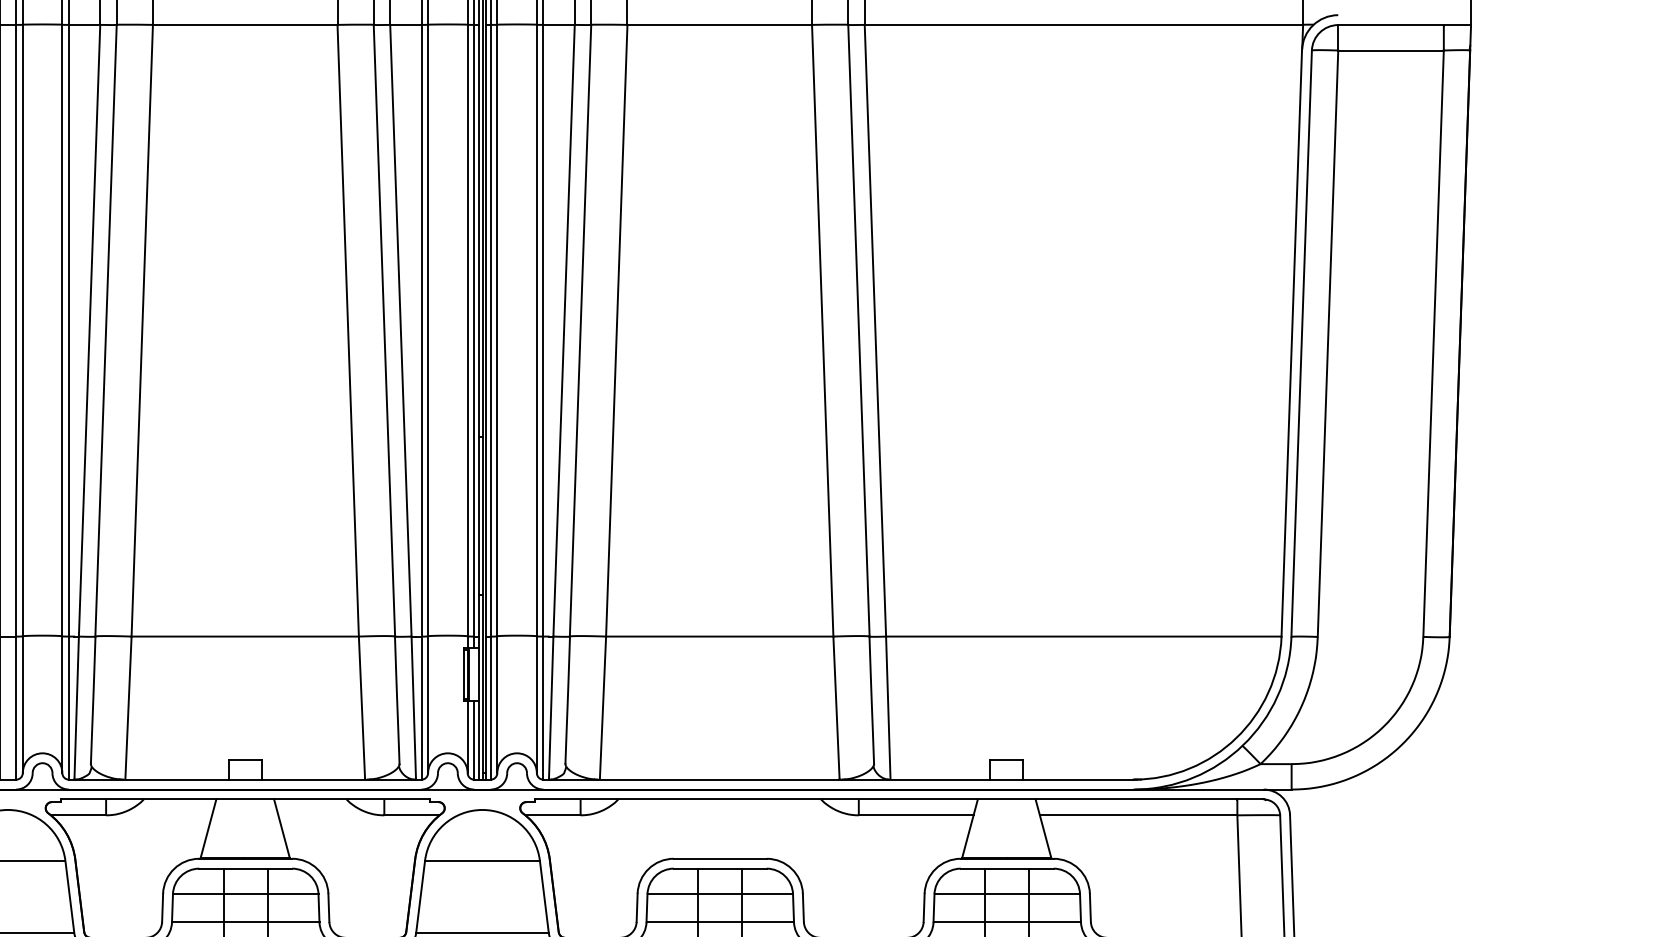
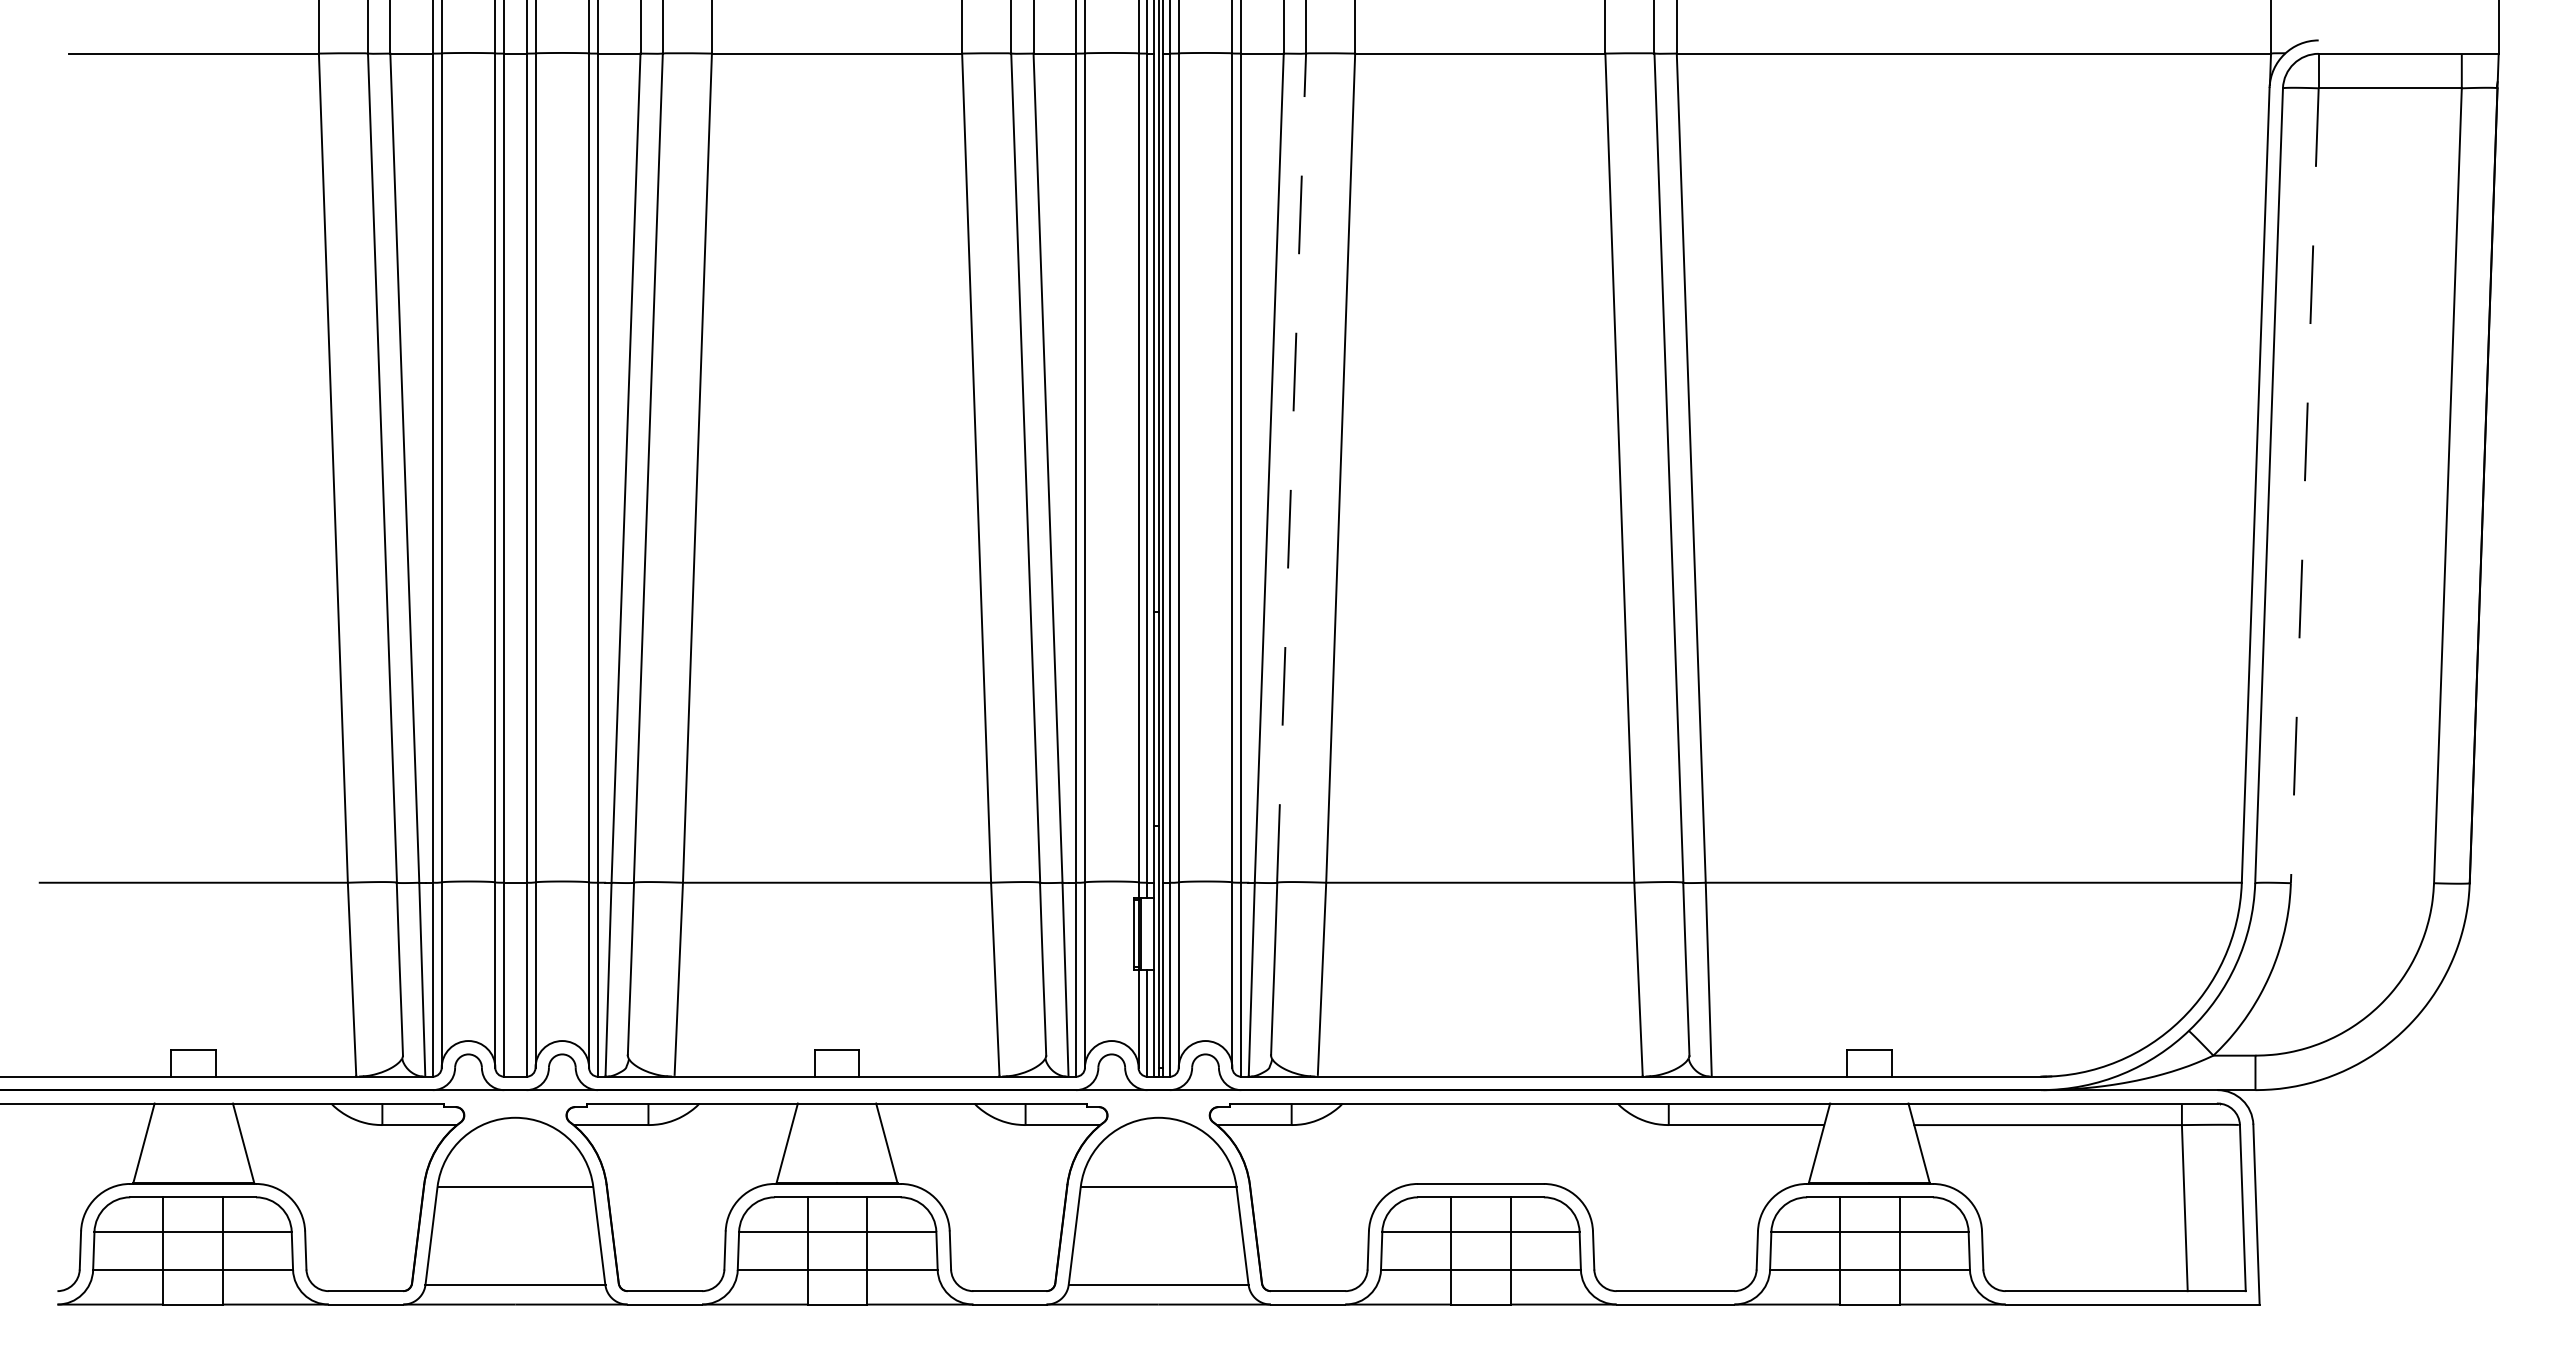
line: (580, 330) -> (1291, 468), solid -> dashed
line: (1327, 343) -> (2304, 485), solid -> dashed

